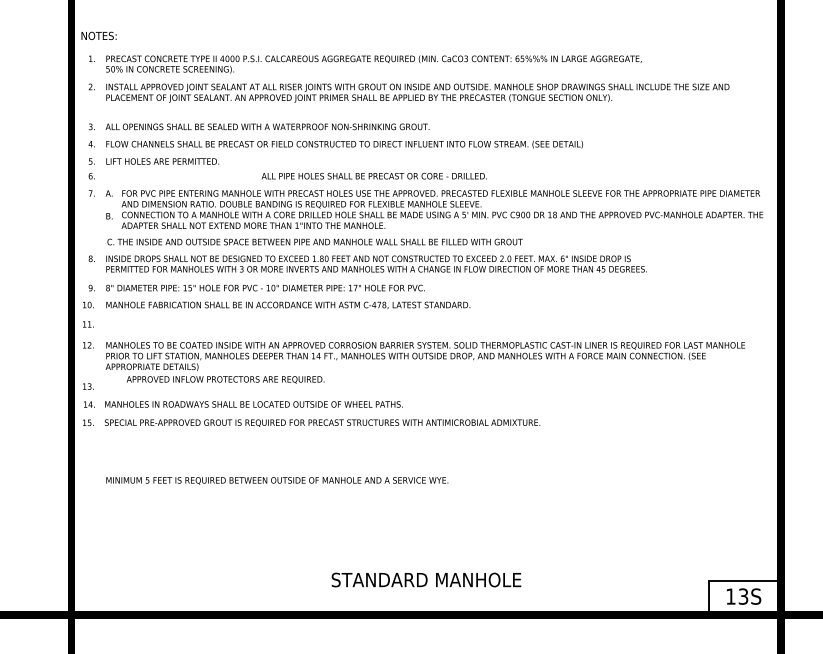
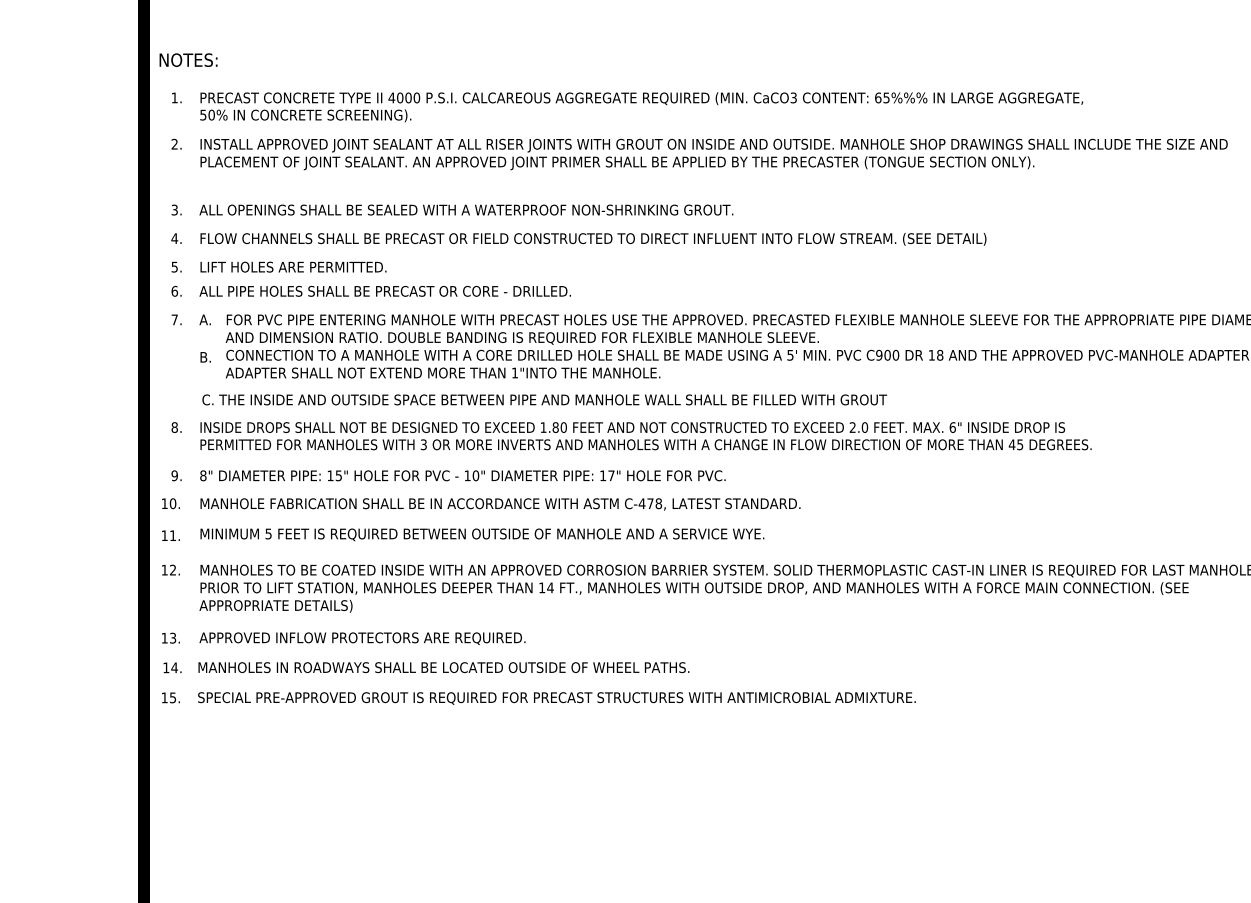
text: (373, 176) -> (383, 291), moved
text: (225, 379) -> (362, 638), moved
text: (277, 480) -> (482, 534), moved

